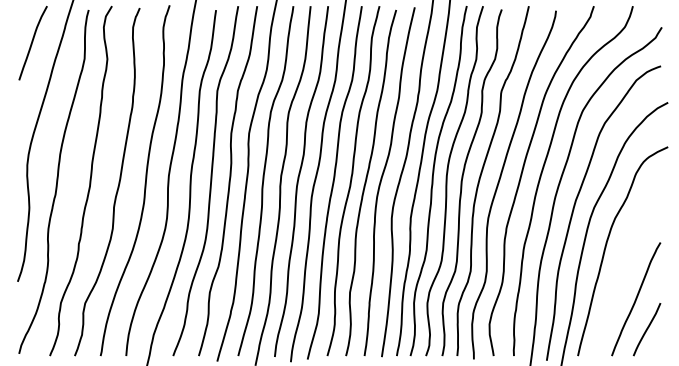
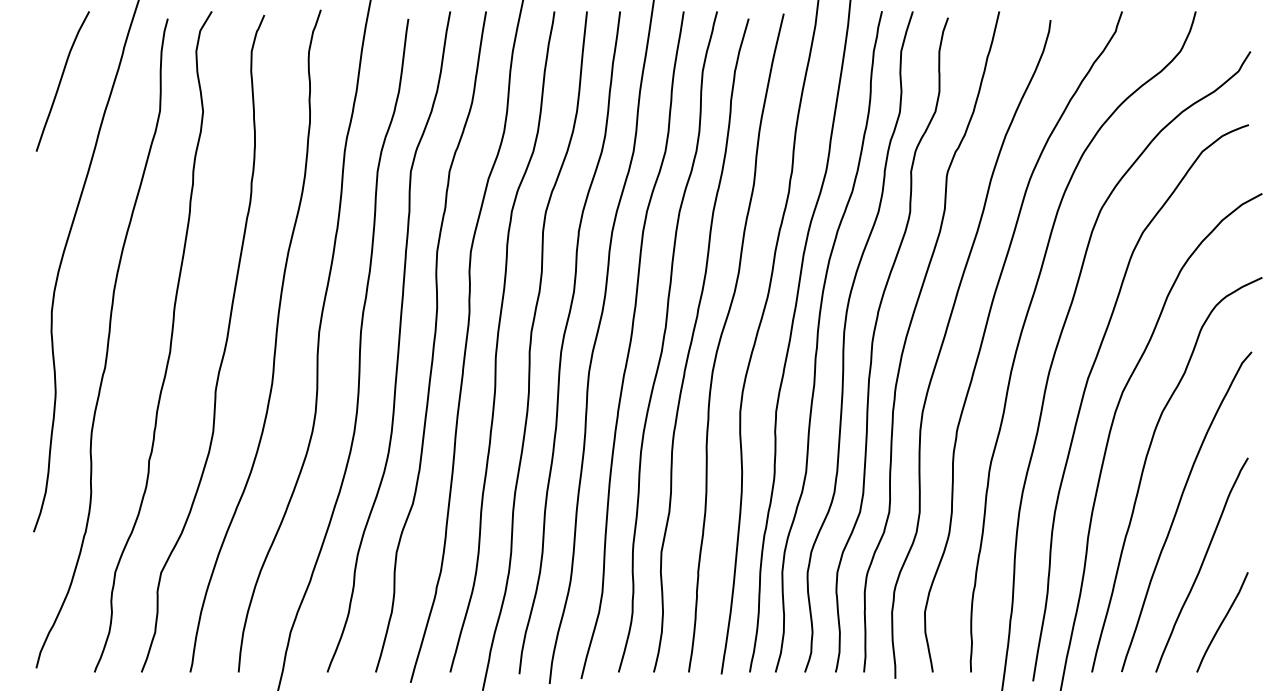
curve: (624, 269) -> (1179, 508), added

